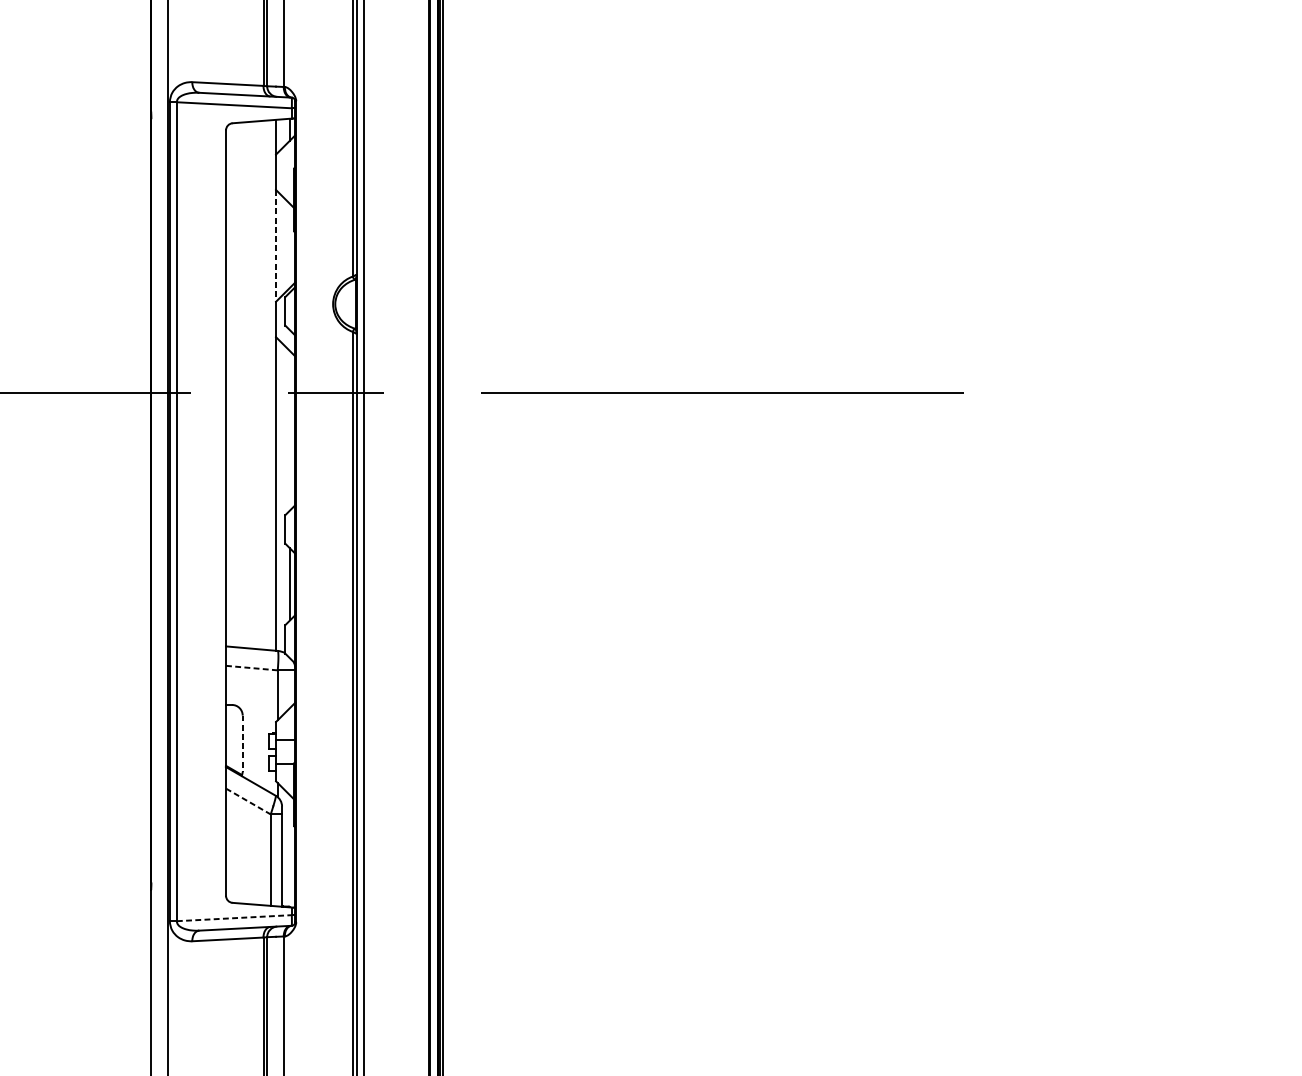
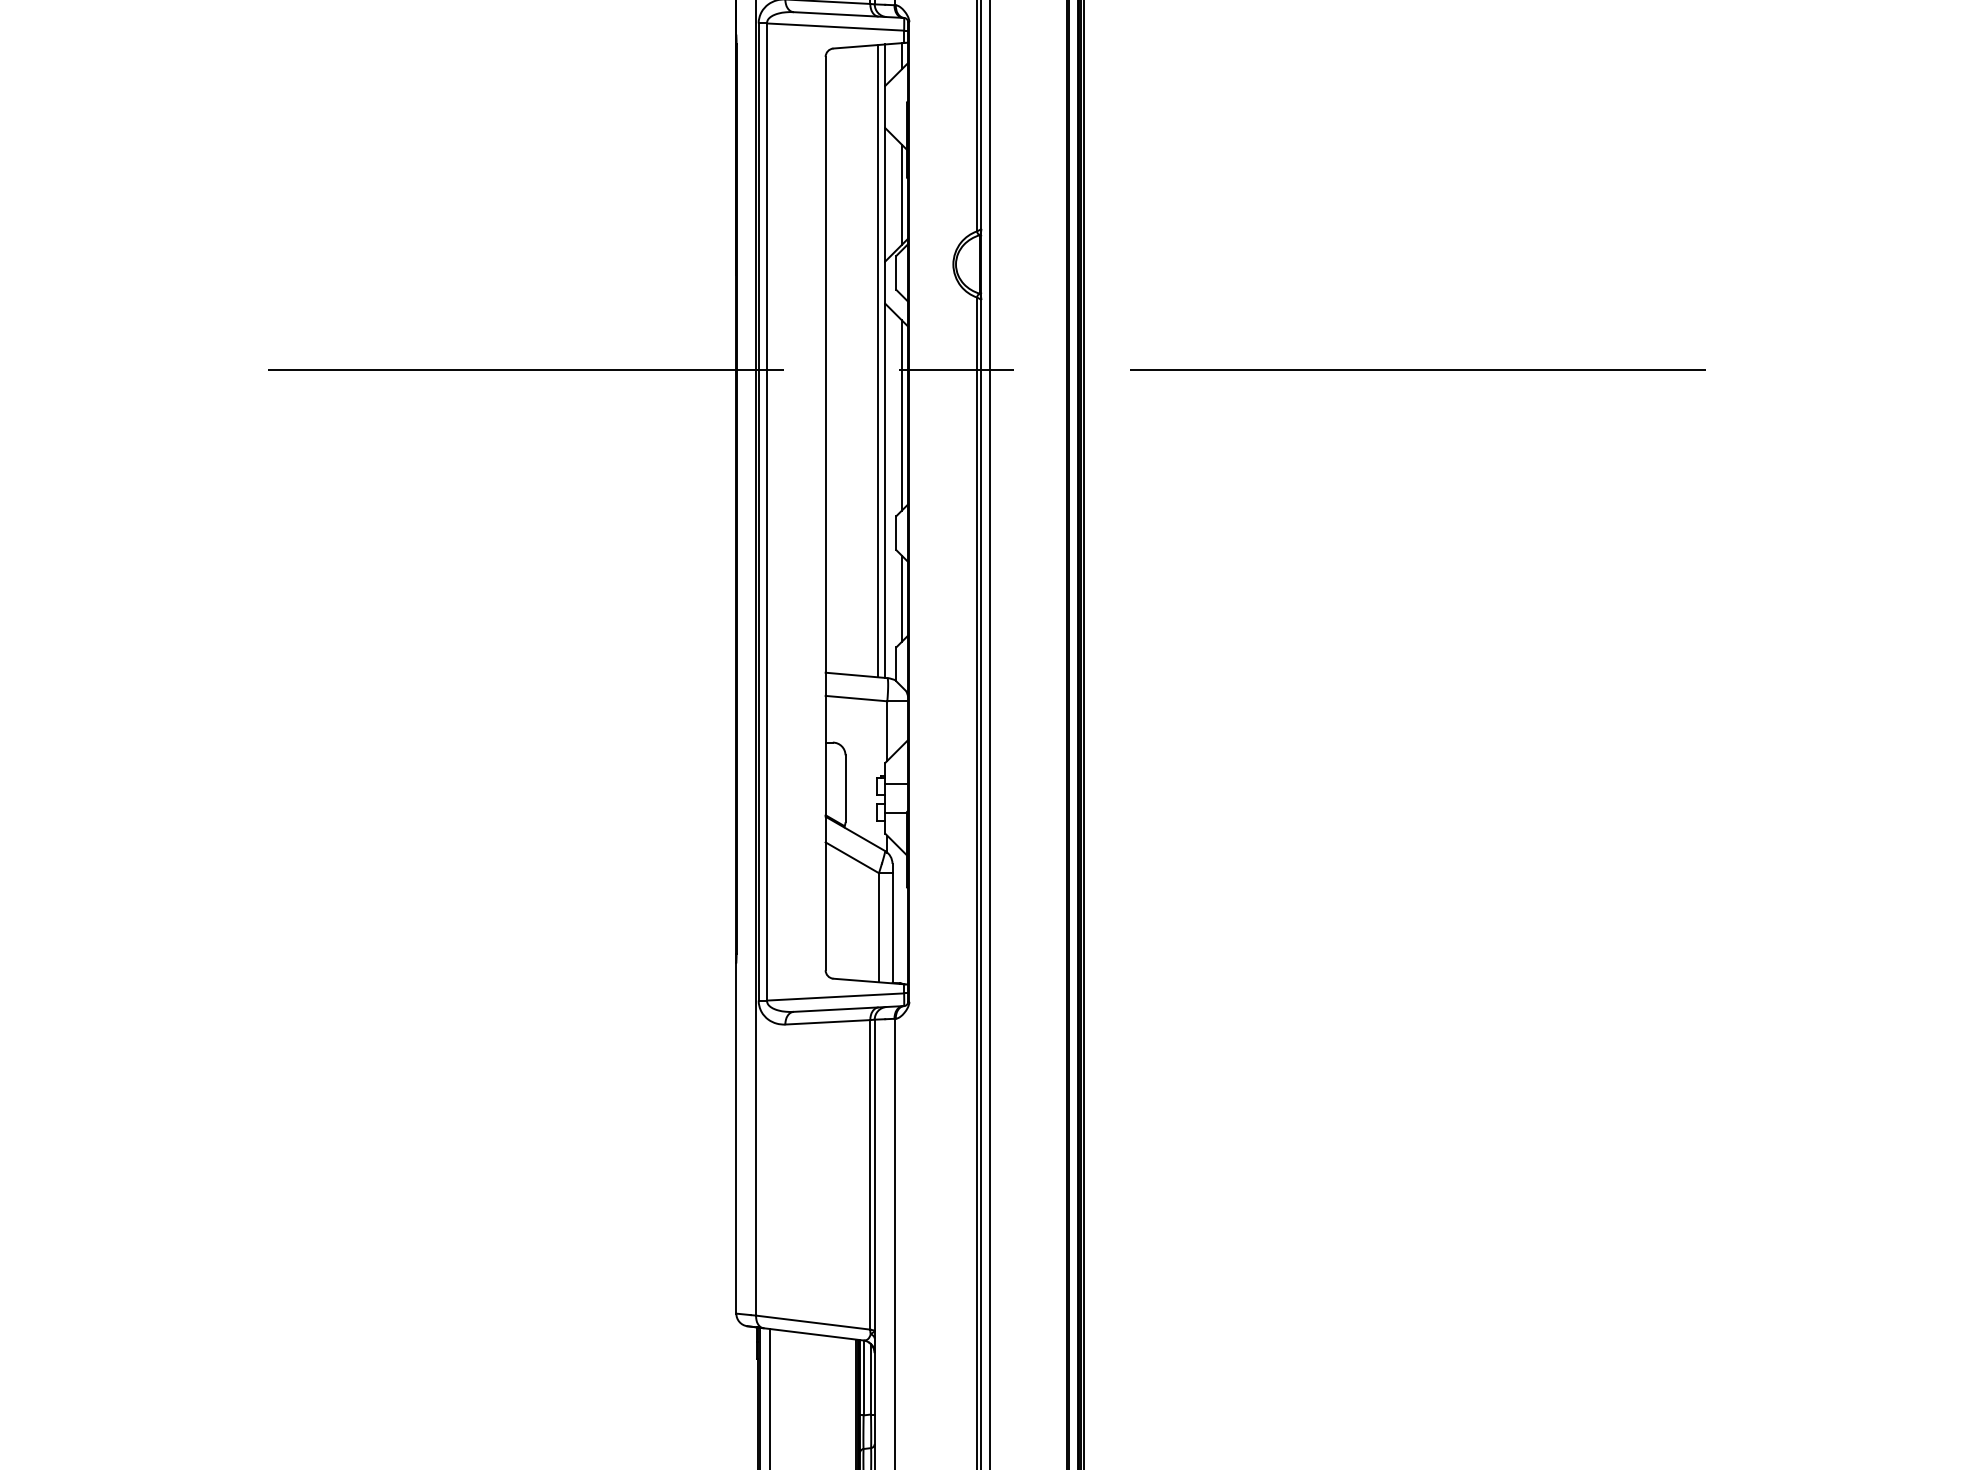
line: (276, 245) -> (885, 194), dashed -> solid
line: (290, 245) -> (902, 194), added
line: (269, 385) -> (877, 361), added
line: (290, 430) -> (902, 415), added
line: (251, 668) -> (856, 698), dashed -> solid
line: (242, 744) -> (845, 789), dashed -> solid
line: (248, 801) -> (852, 857), dashed -> solid
line: (234, 918) -> (835, 997), dashed -> solid

